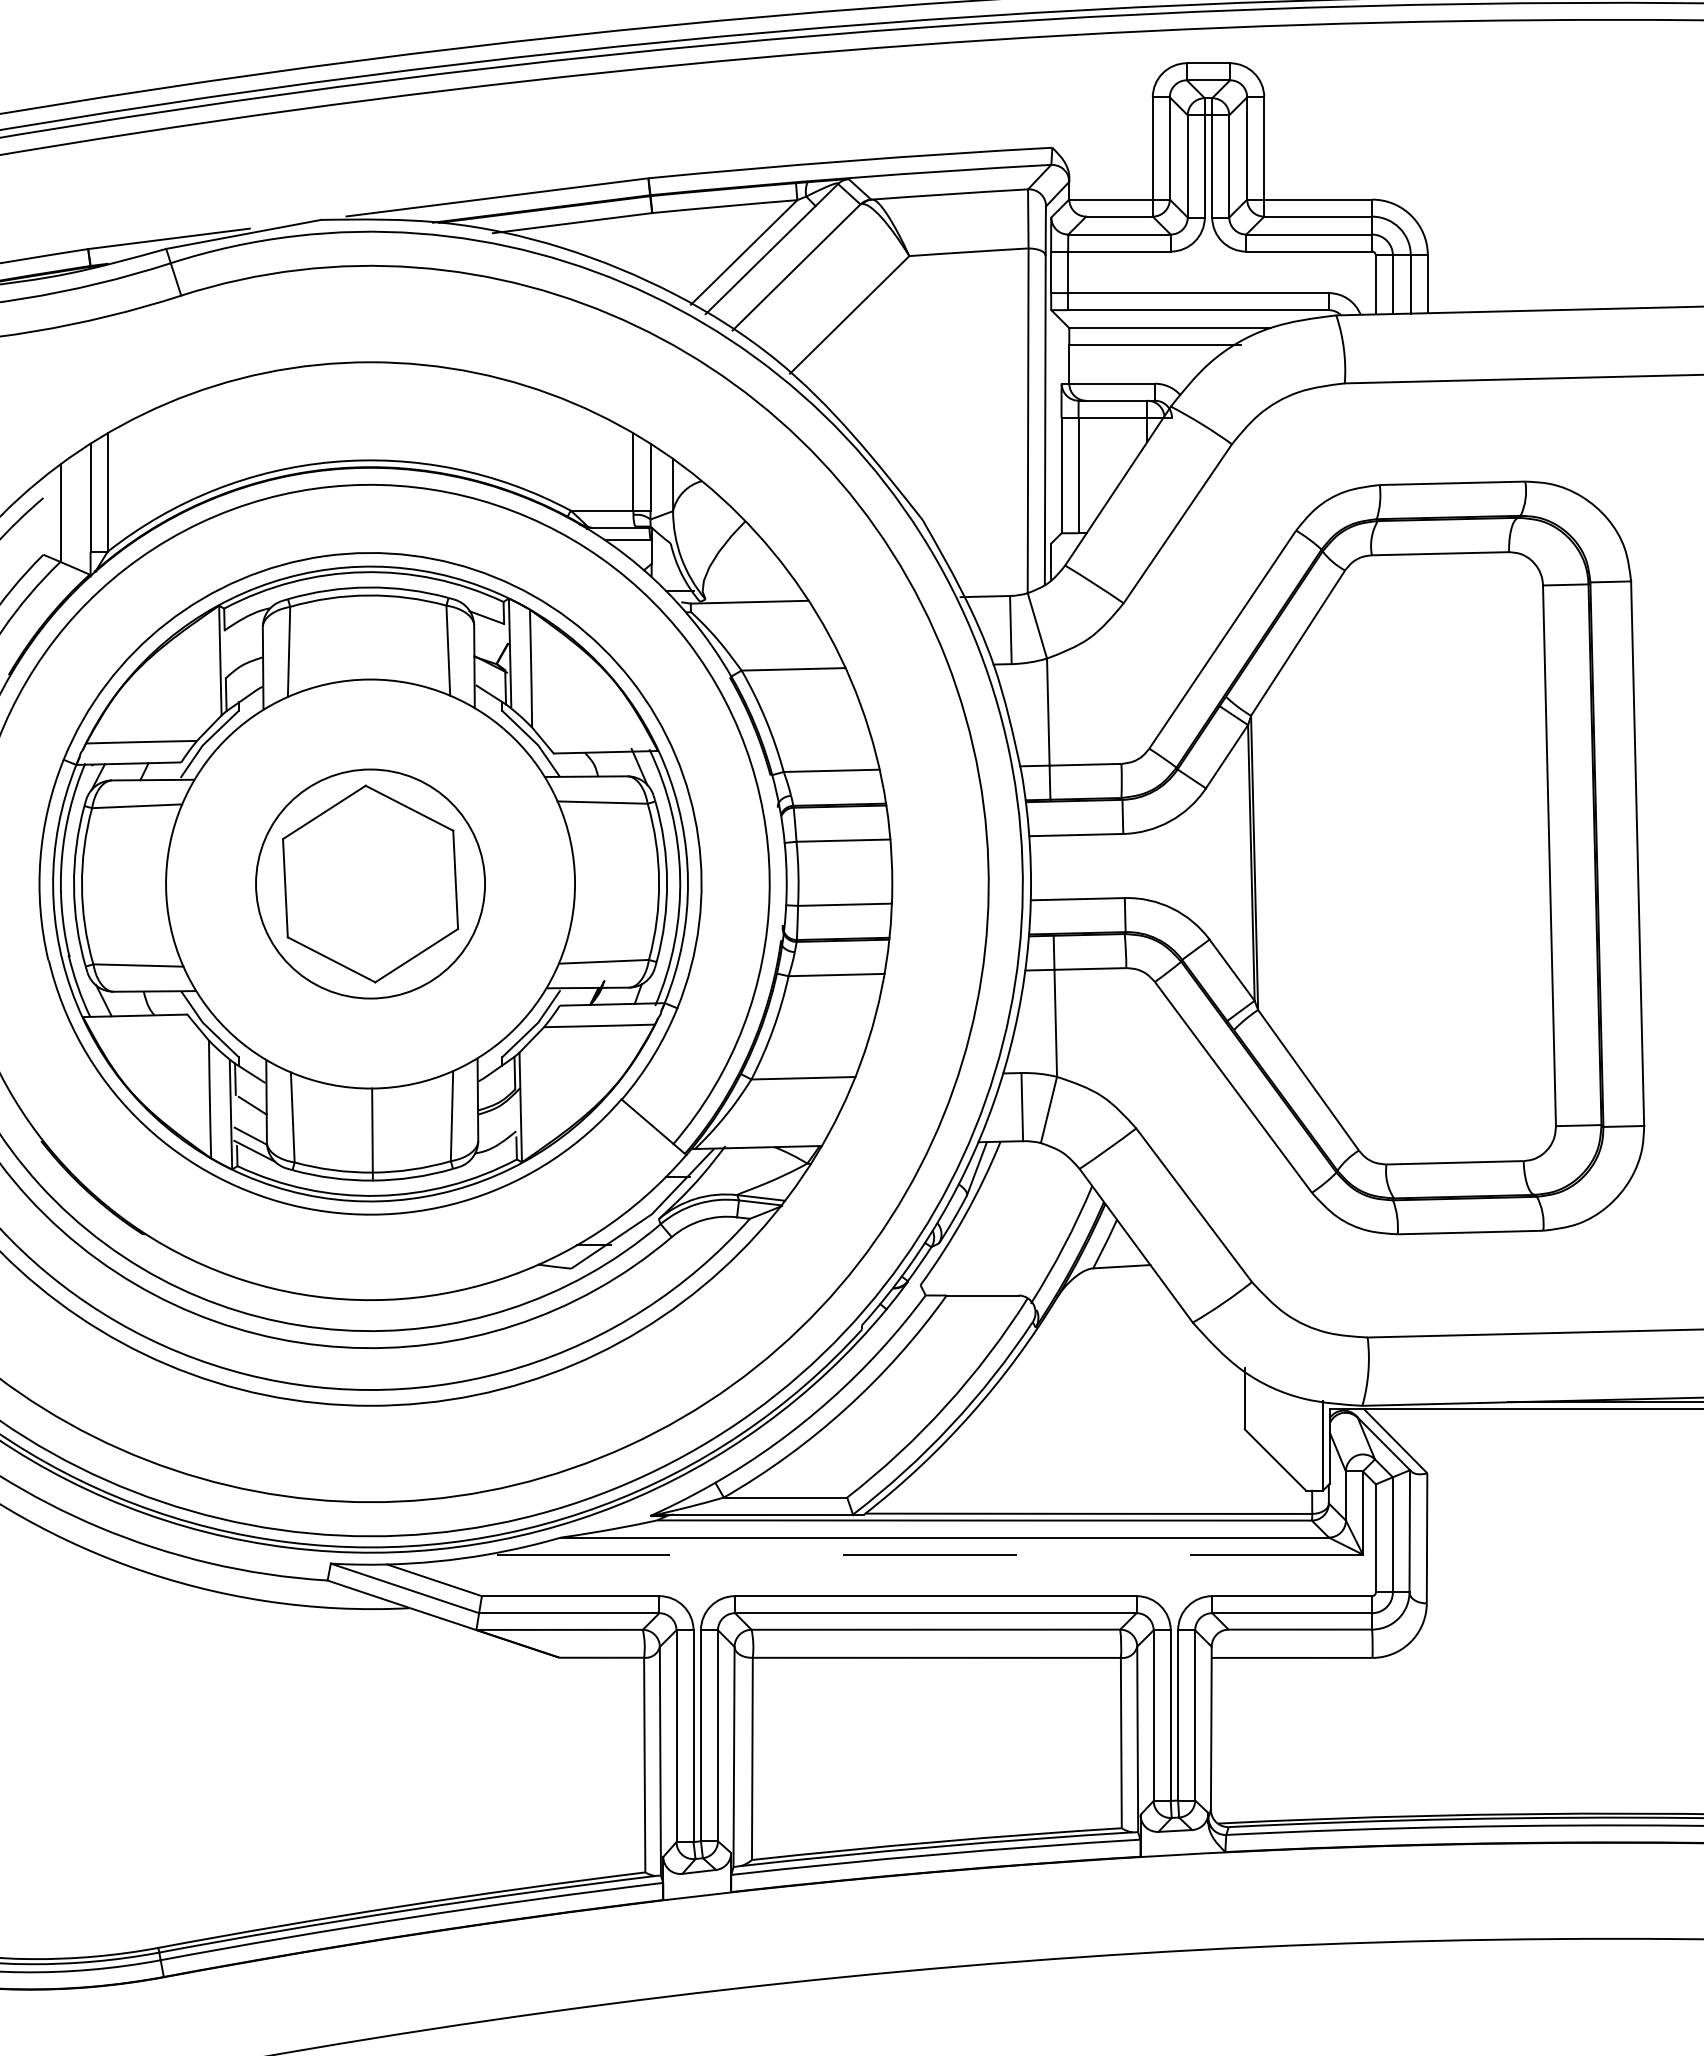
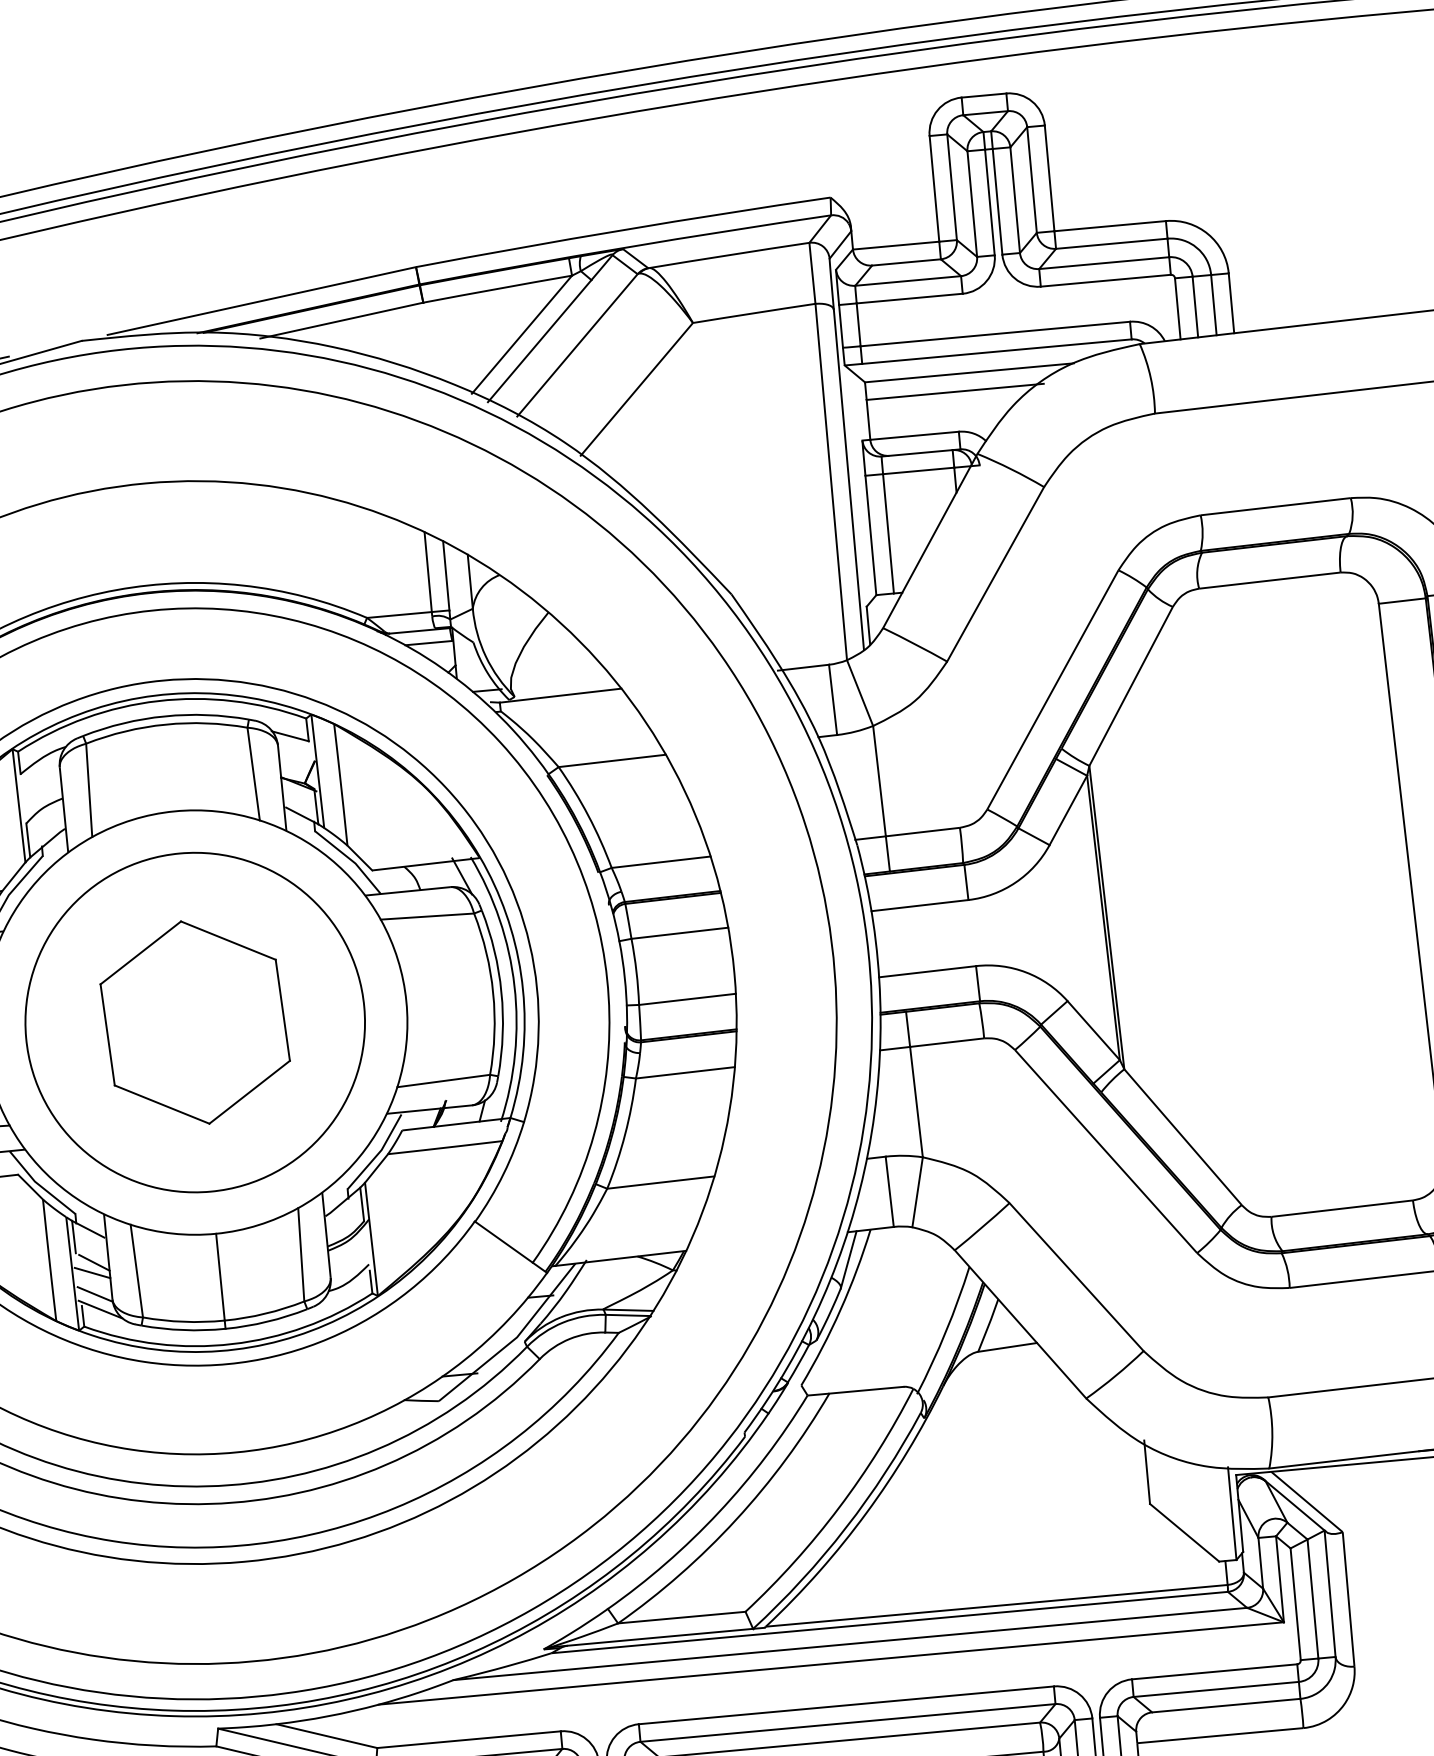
circle: (370, 883) -> (195, 1022), size x1.43
line: (249, 1114) -> (91, 1272), added
line: (925, 1554) -> (831, 1663), dashed -> solid

